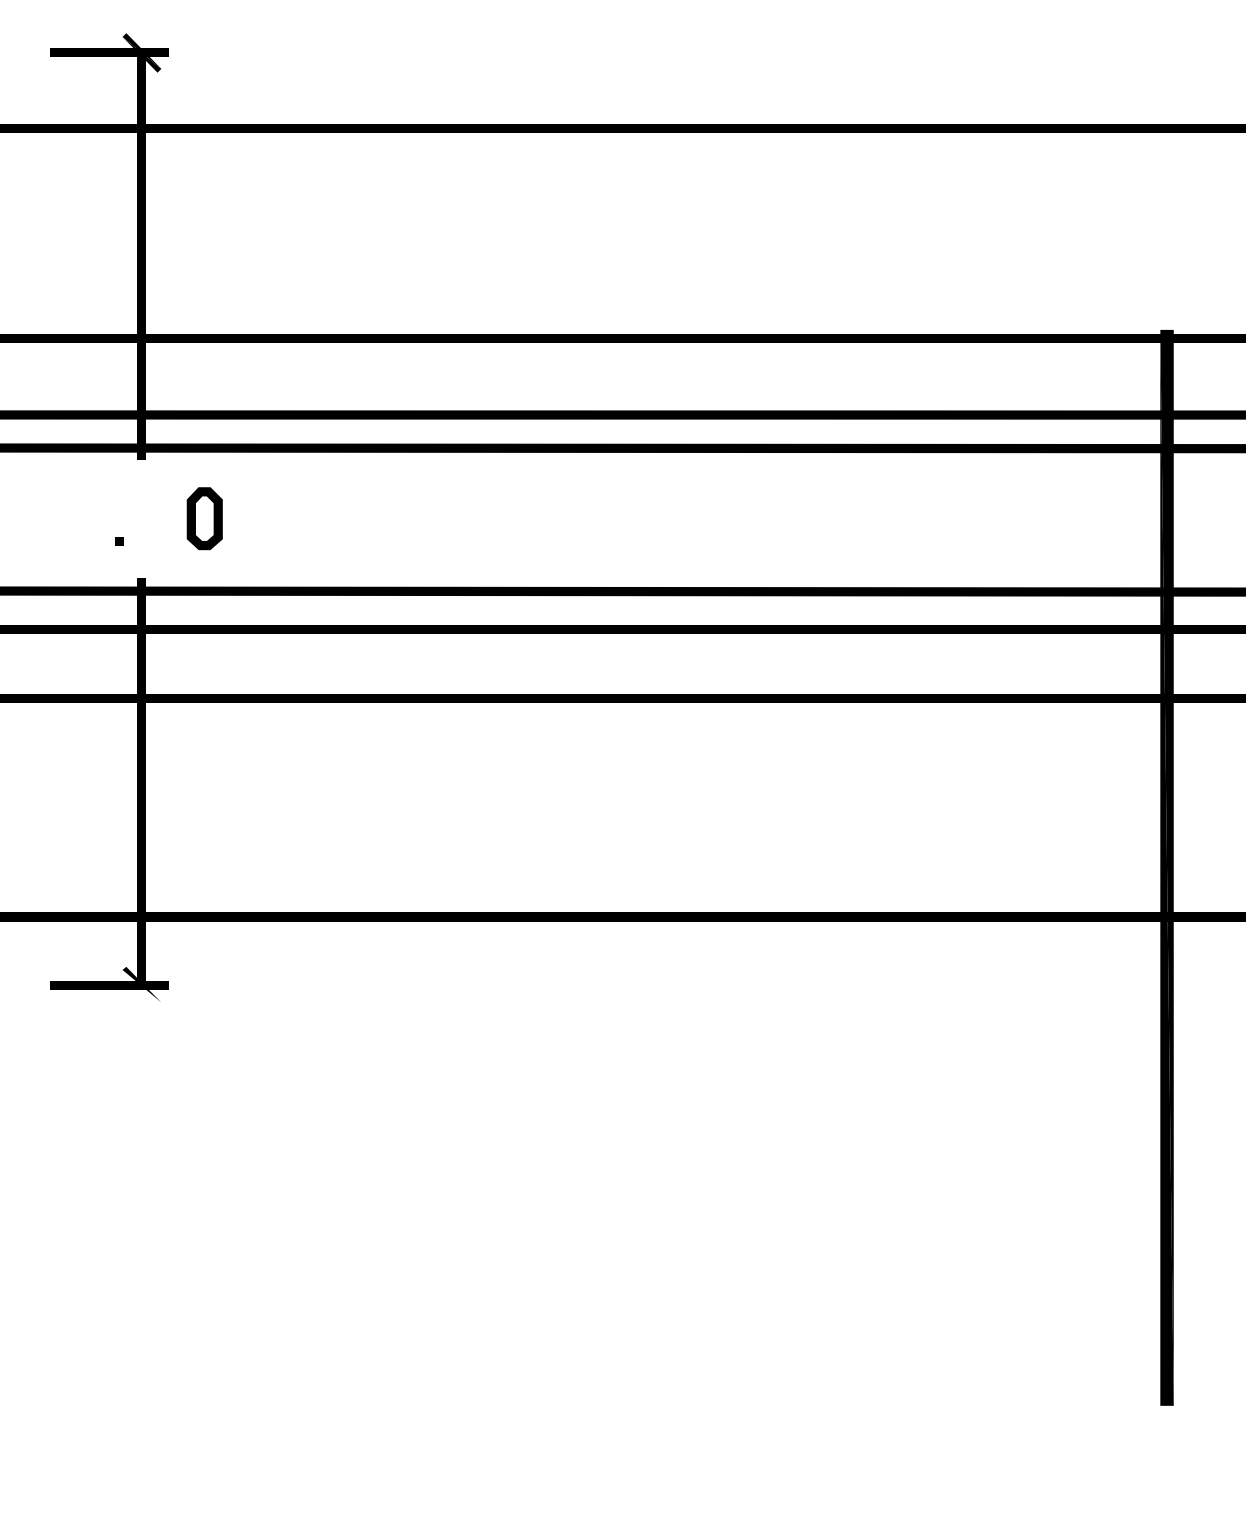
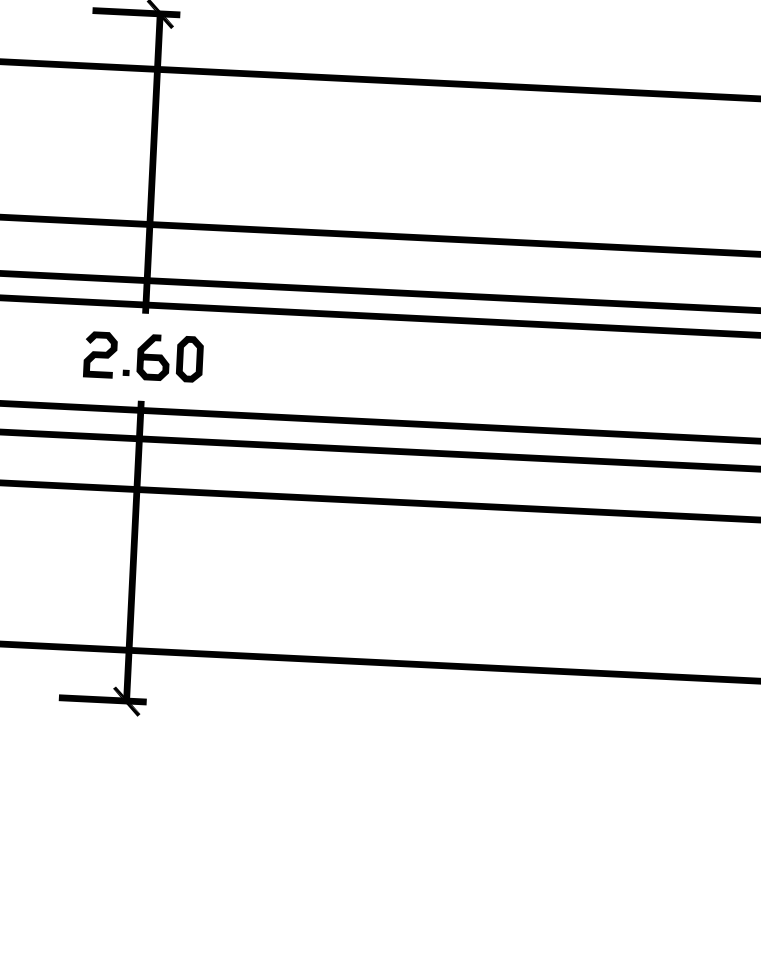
curve: (83, 518) -> (100, 354), added
curve: (155, 518) -> (153, 357), added
fill: (141, 987) -> (126, 702), added

